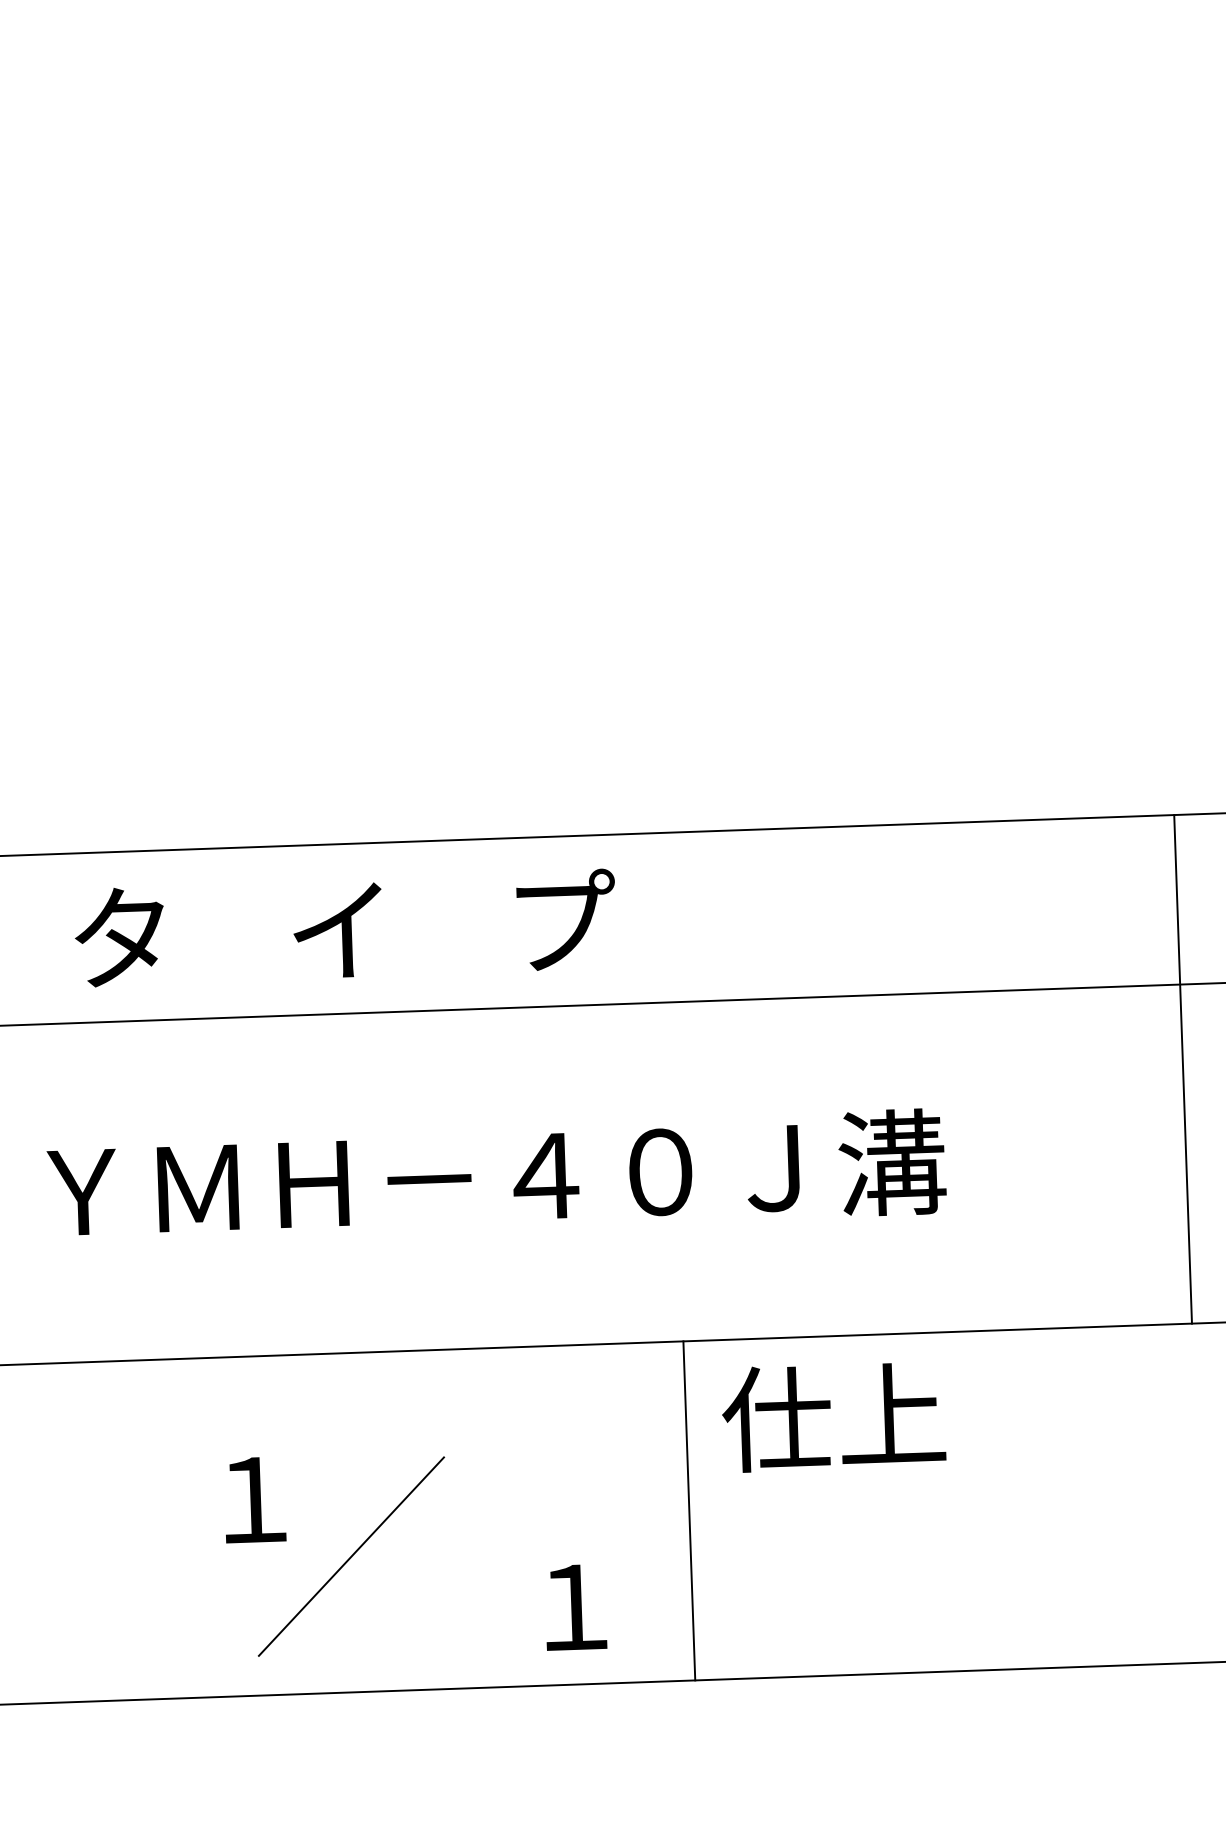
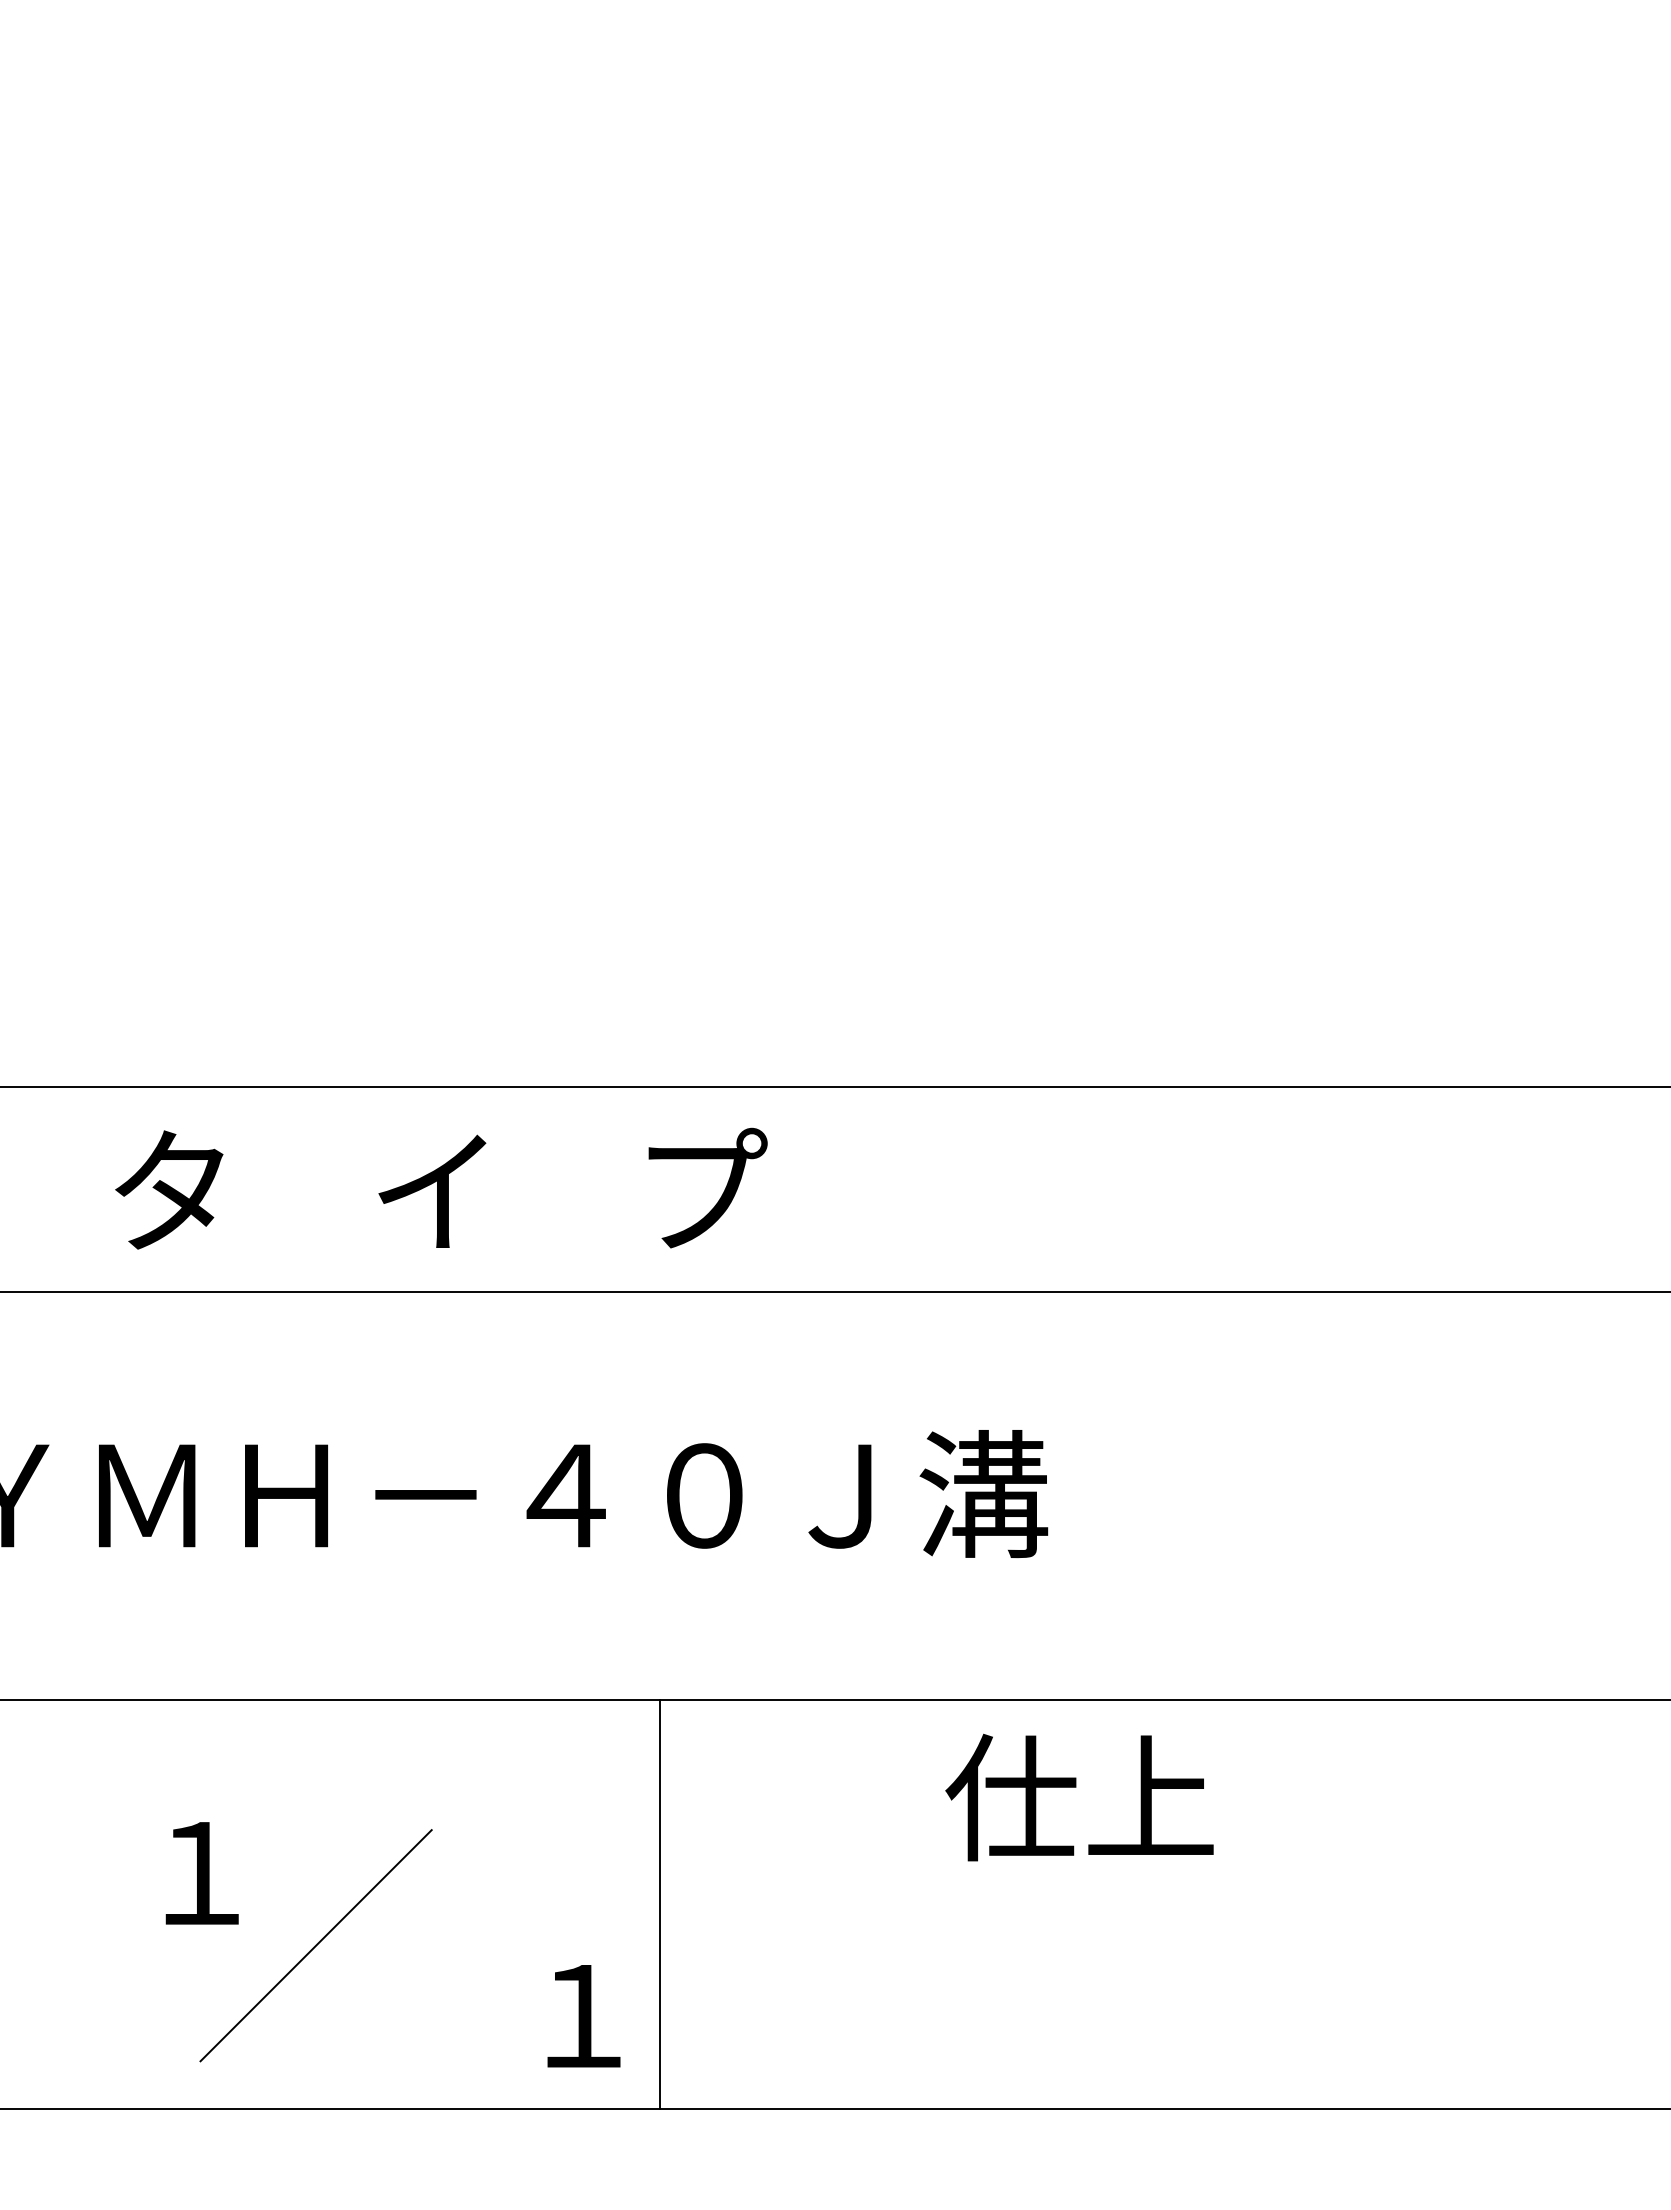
text: (345, 927) -> (441, 1188), moved
line: (1182, 1069) -> (1337, 1393), removed
text: (833, 1416) -> (1079, 1797), moved
line: (689, 1510) -> (659, 1904), moved

